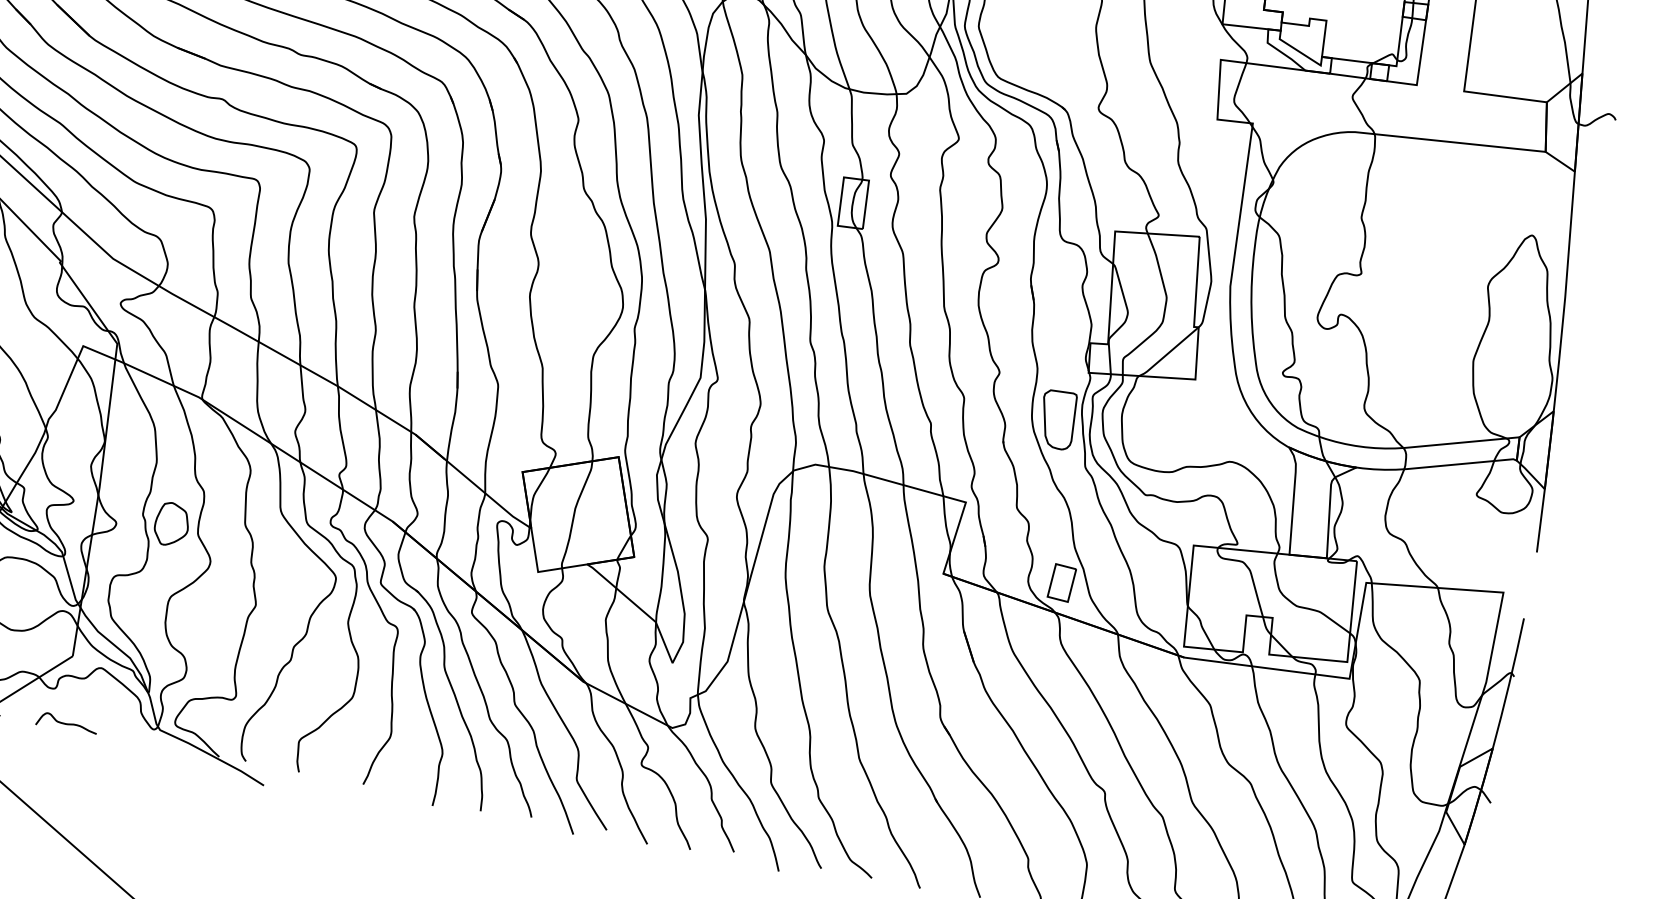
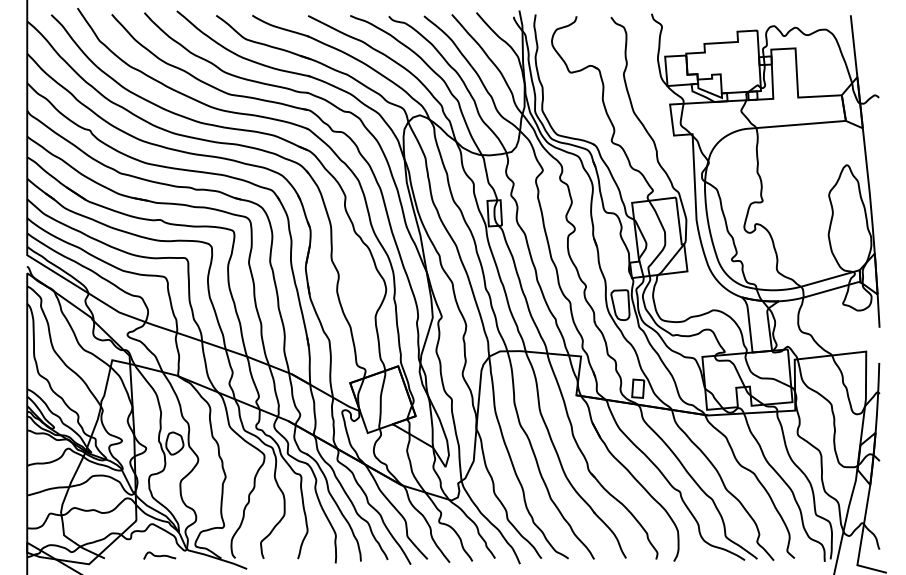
curve: (66, 722) -> (159, 555), moved

